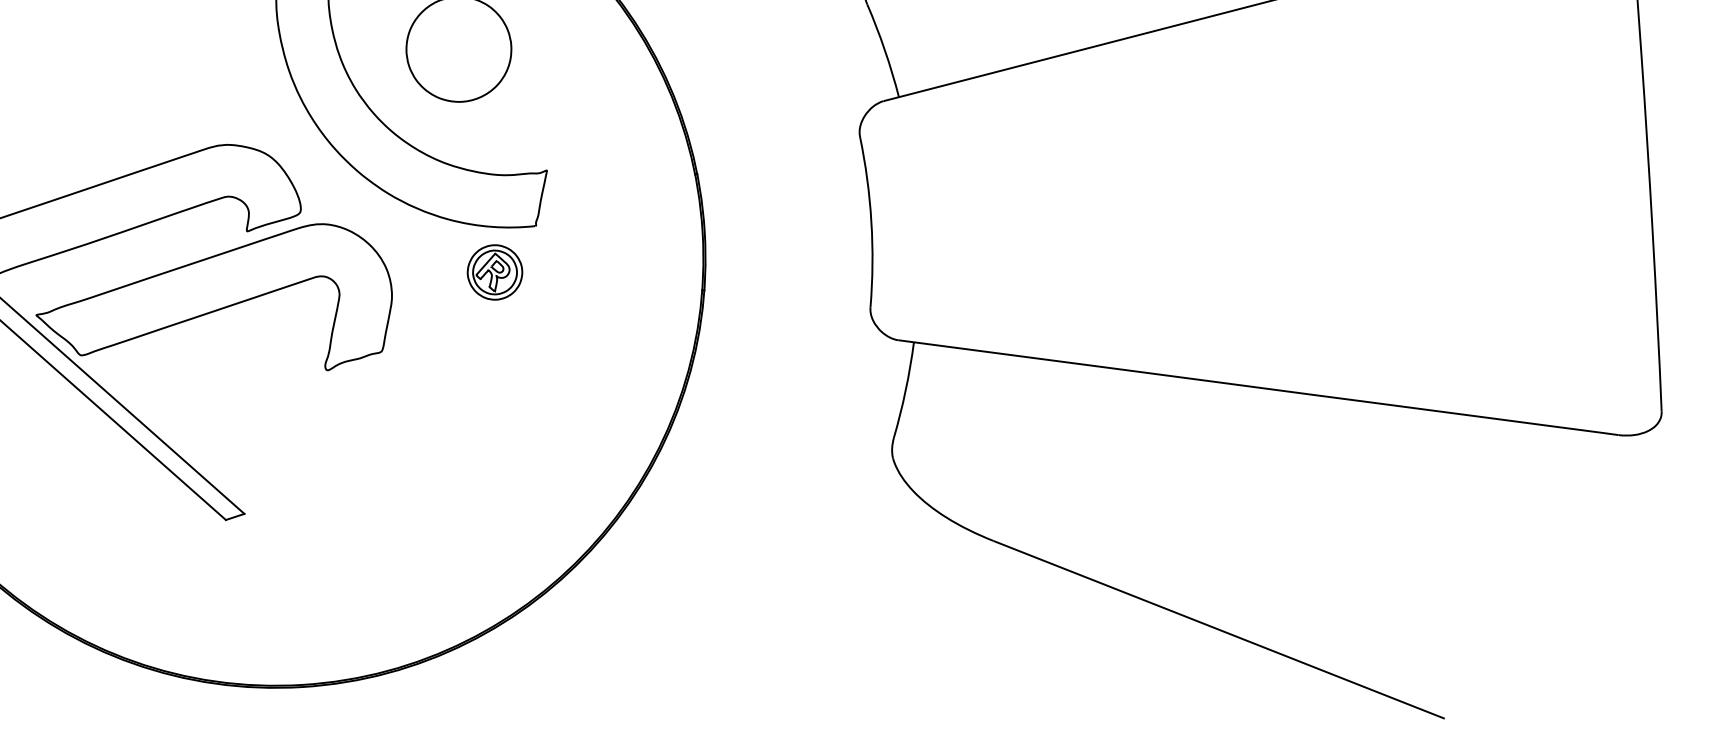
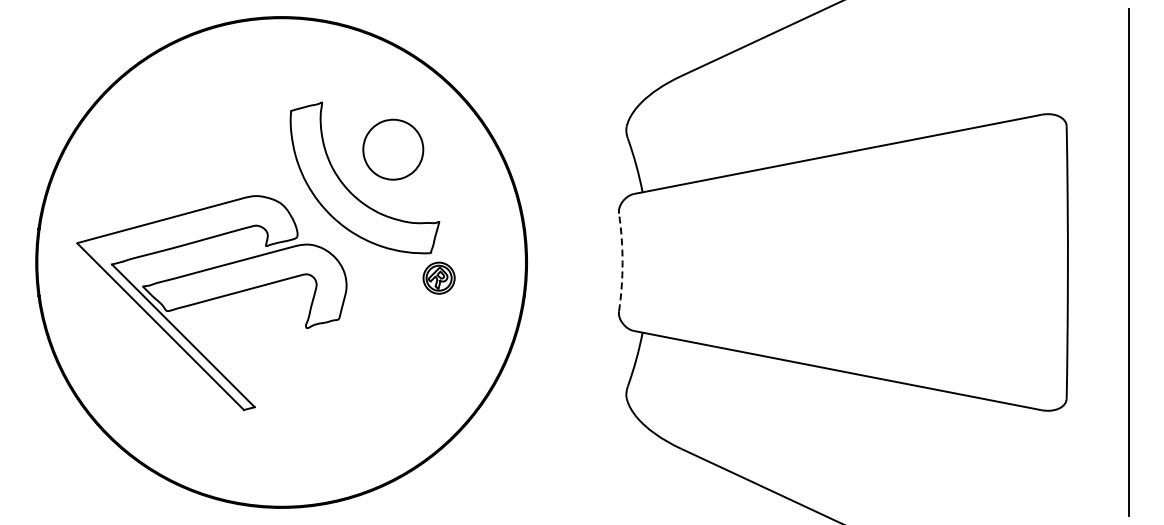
arc: (871, 221) -> (622, 262), solid -> dashed
part: (493, 271) -> (438, 277), moved

